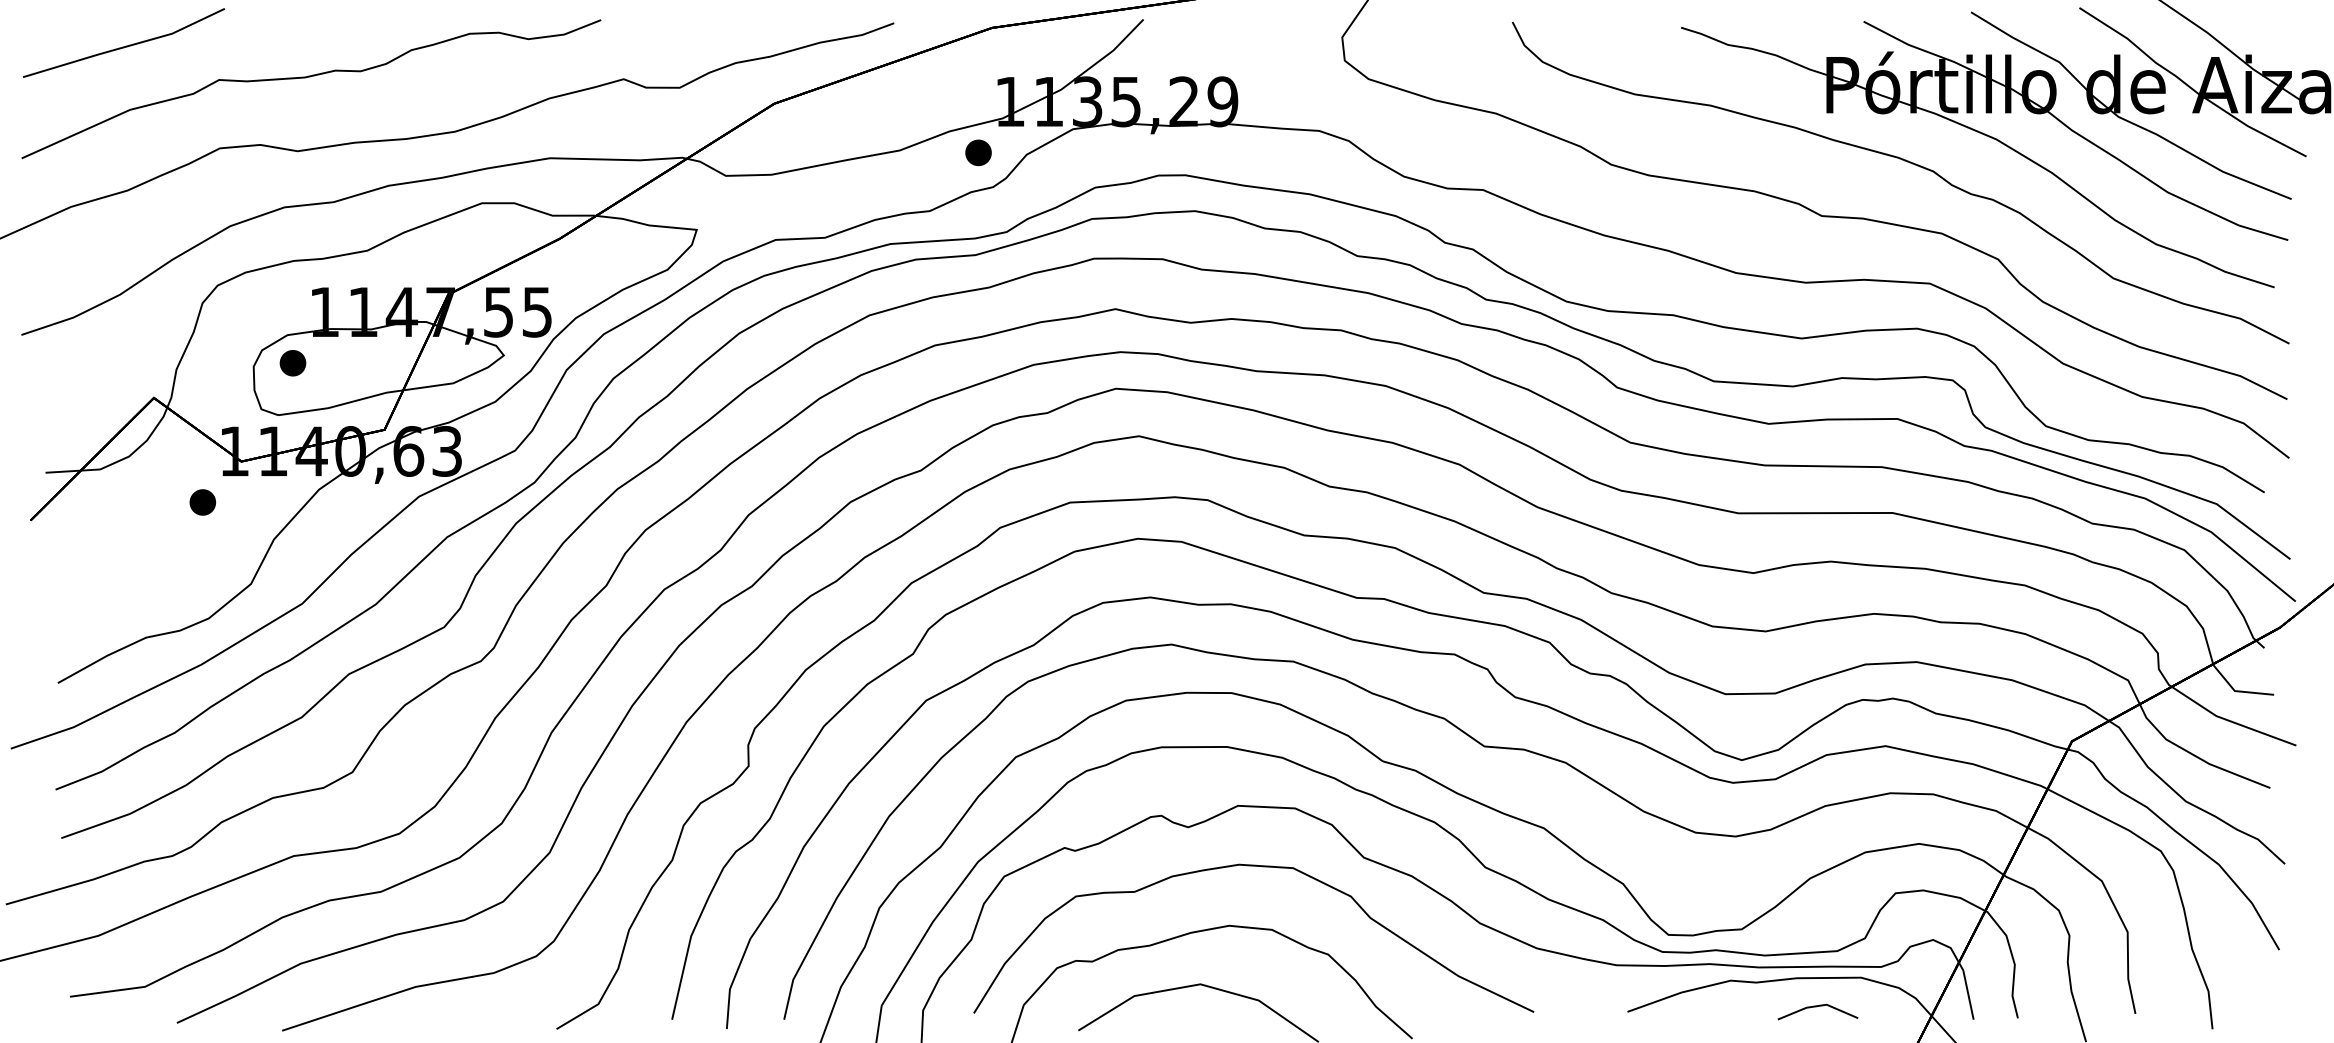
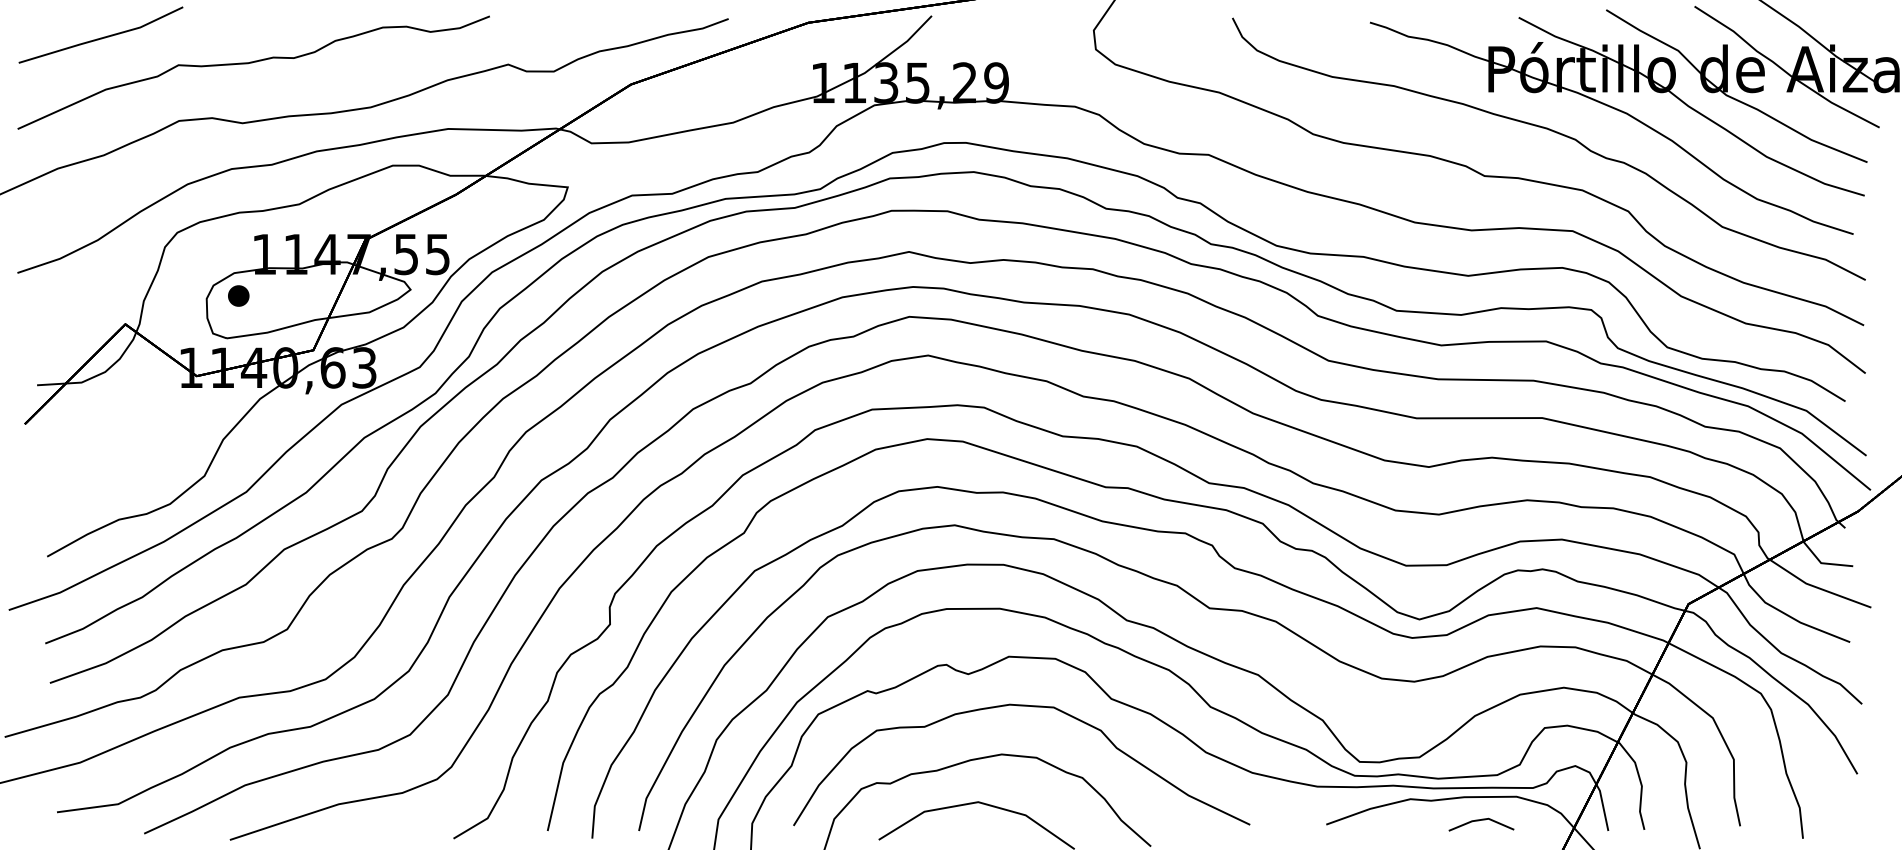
part: (978, 152) -> (797, 124), removed
part: (201, 502) -> (164, 409), removed

